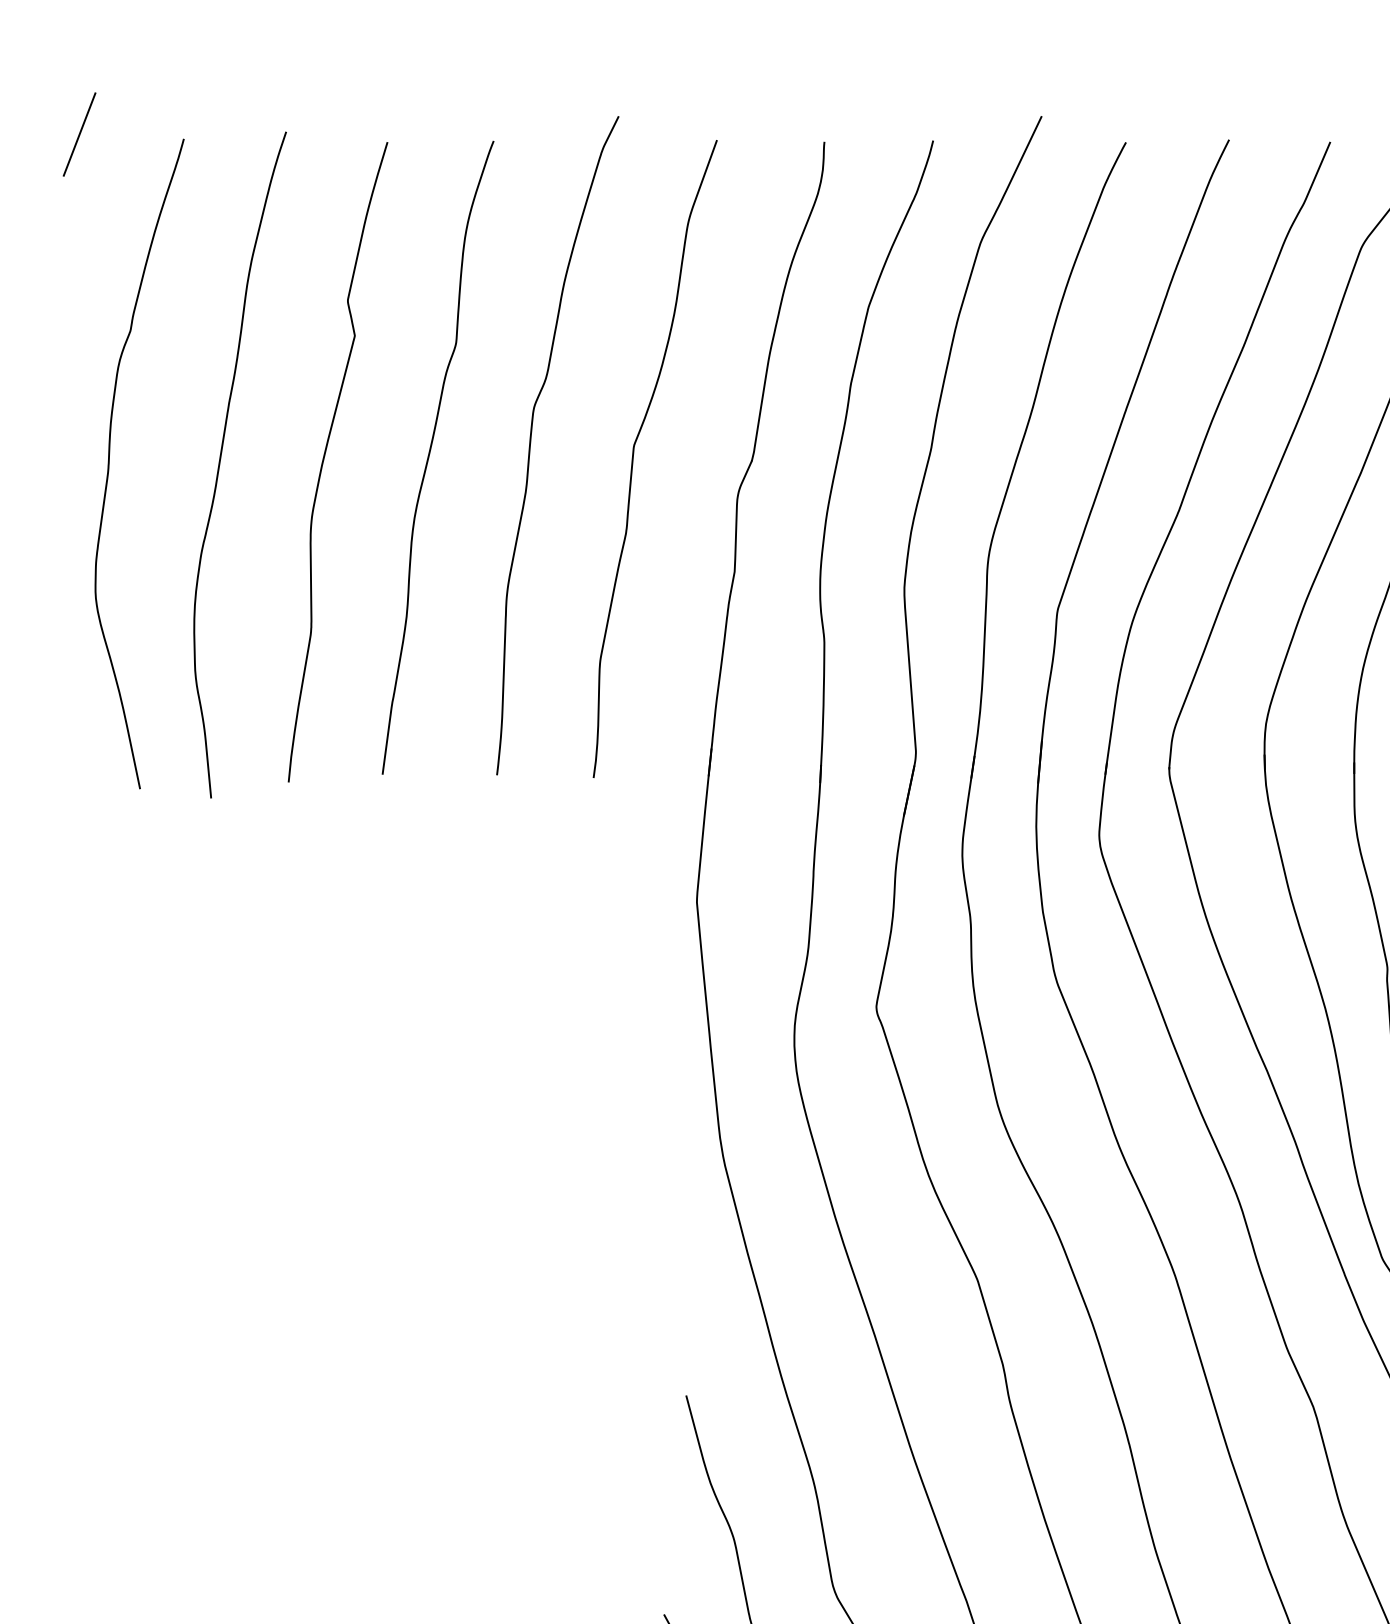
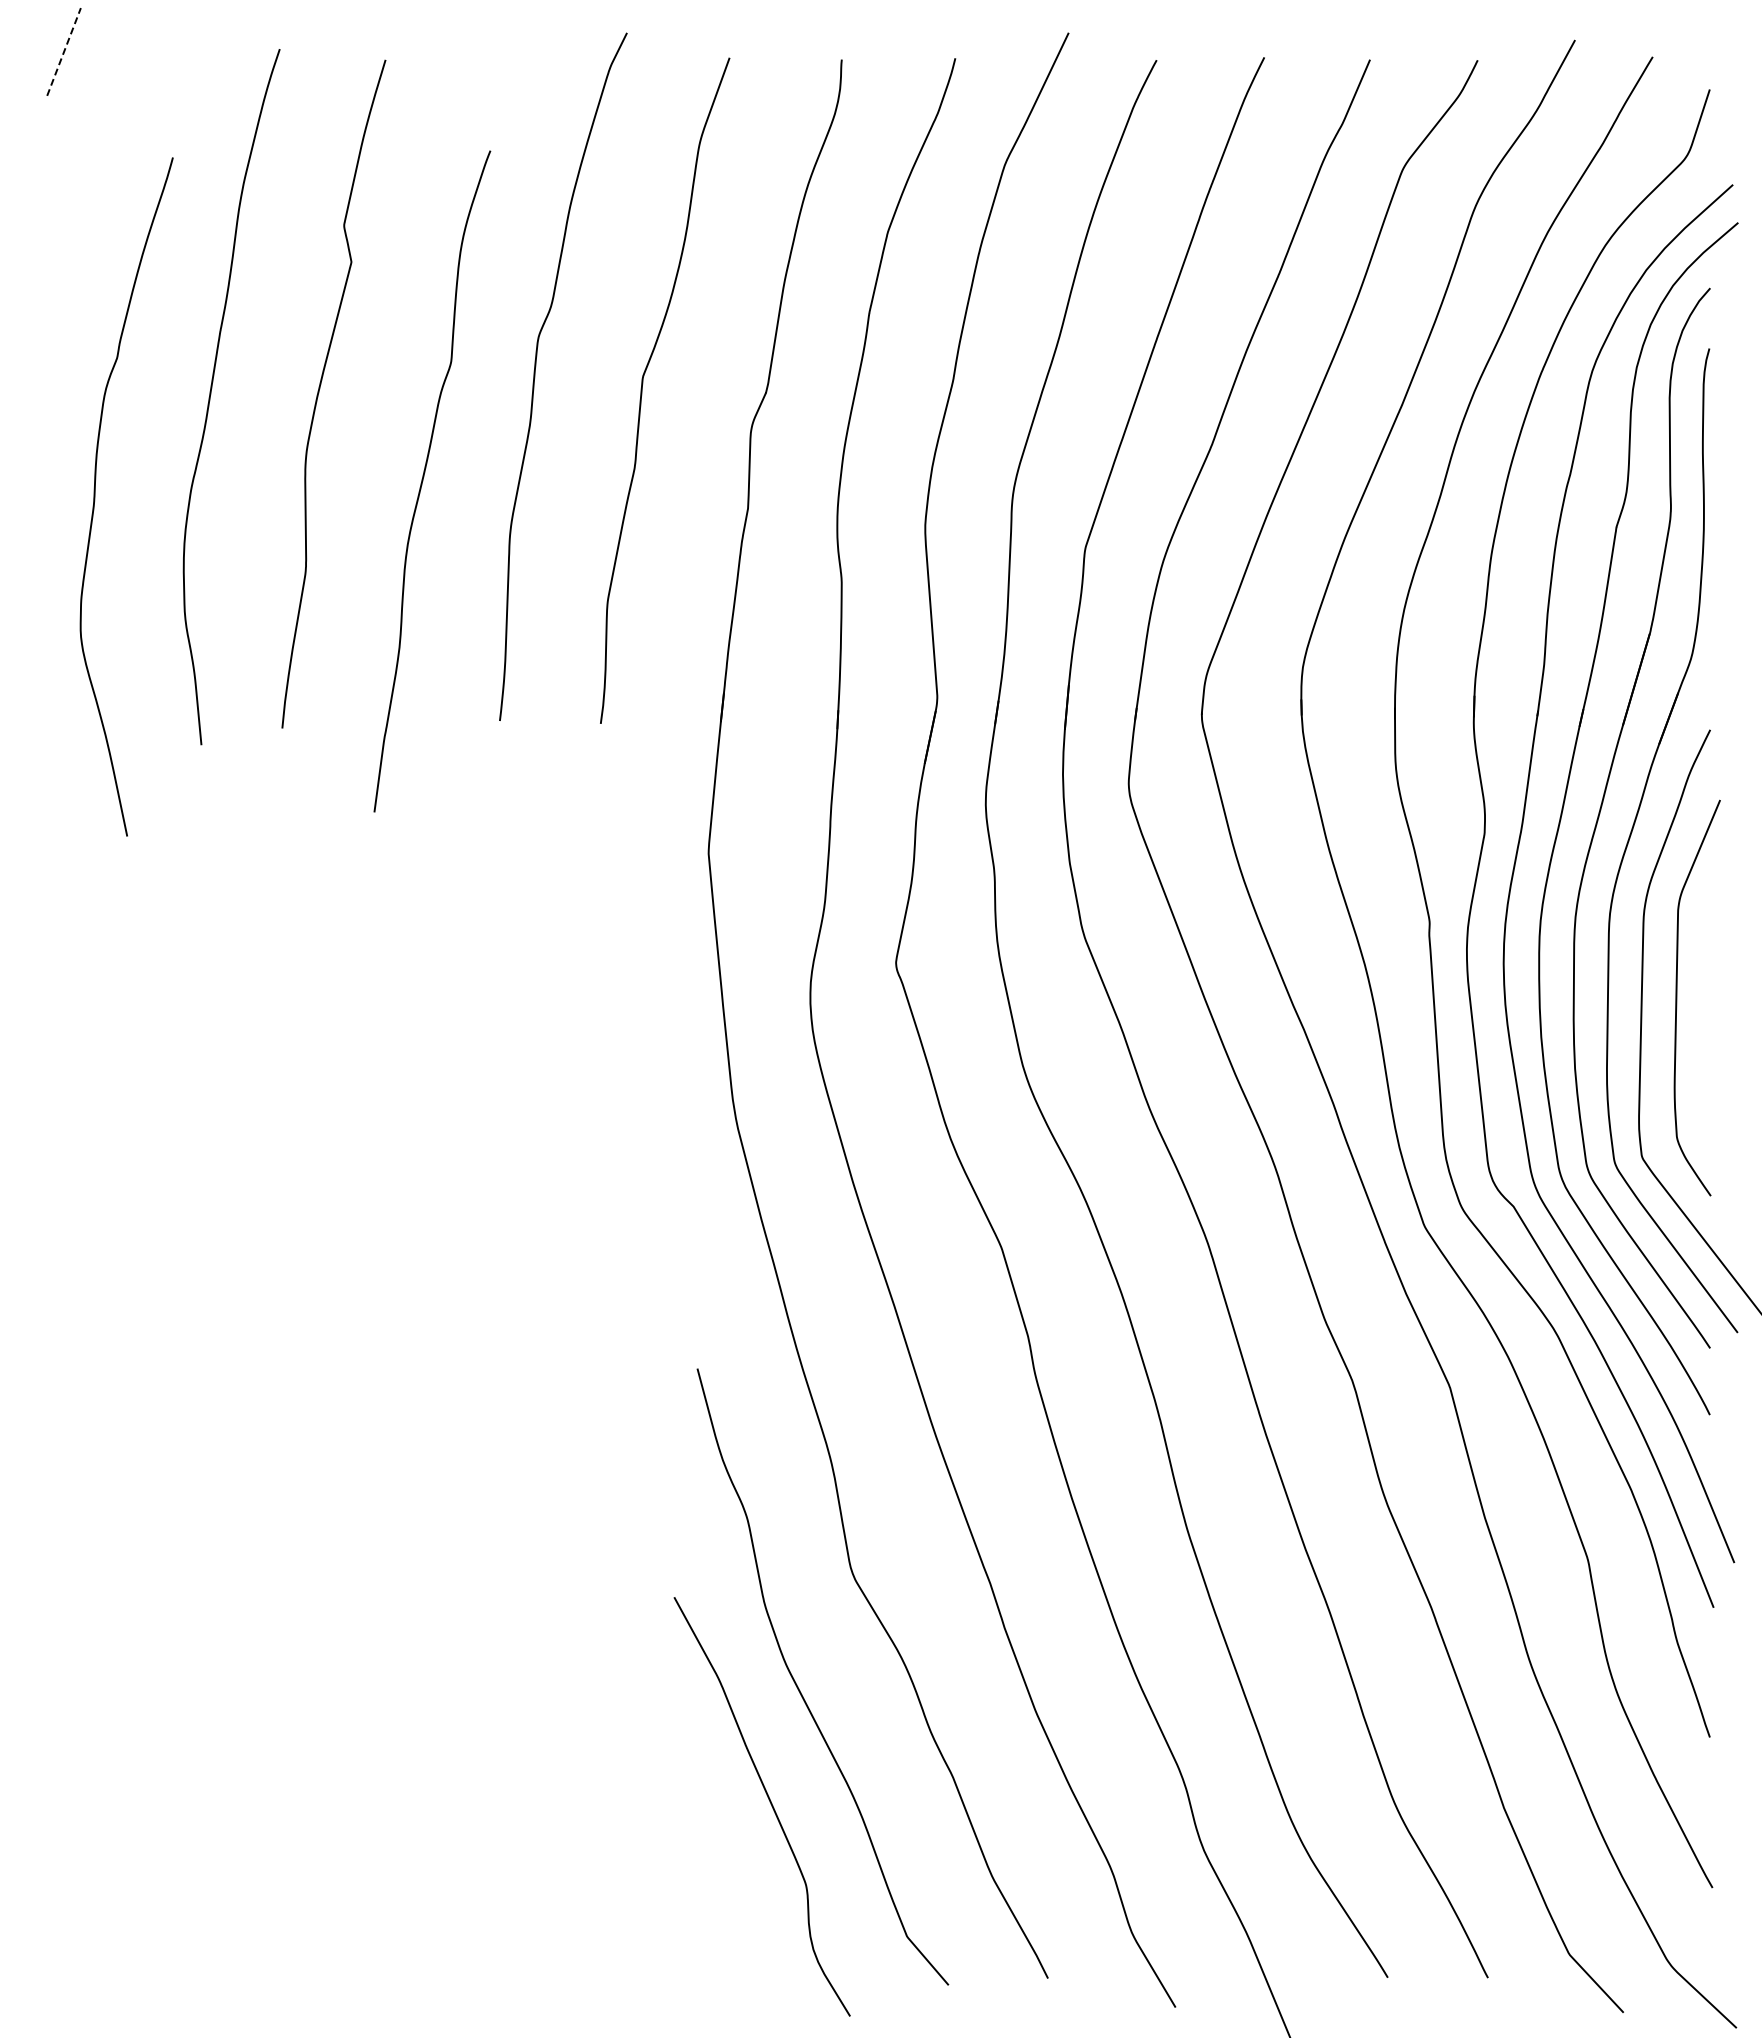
line: (80, 134) -> (64, 51), solid -> dashed
curve: (430, 453) -> (424, 477), moved
curve: (109, 463) -> (95, 496), moved

